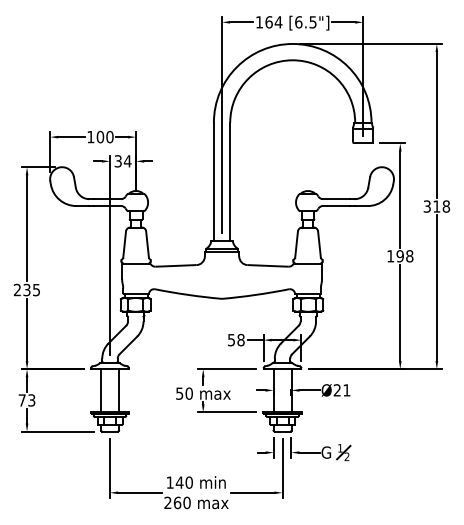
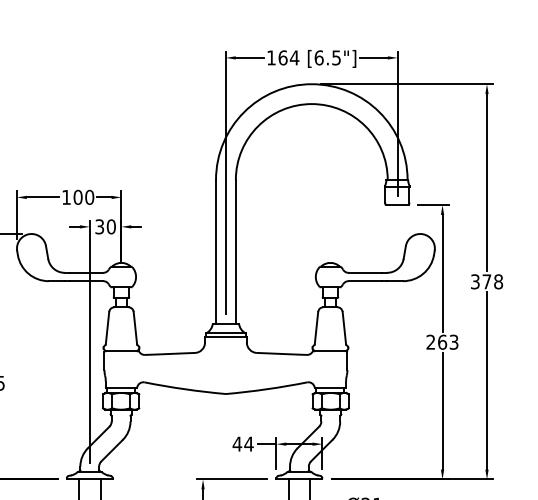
text: (127, 161) -> (111, 227), 34 -> 30
text: (436, 206) -> (486, 281), 318 -> 378
text: (400, 256) -> (442, 342), 198 -> 263
text: (235, 339) -> (242, 443), 58 -> 44

